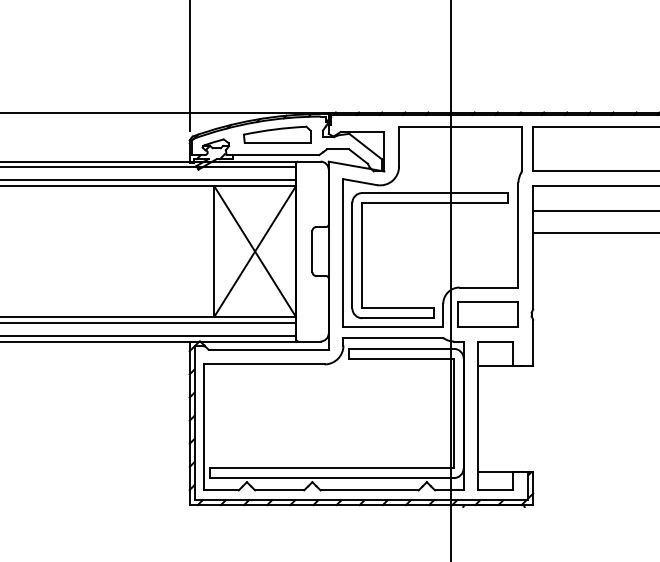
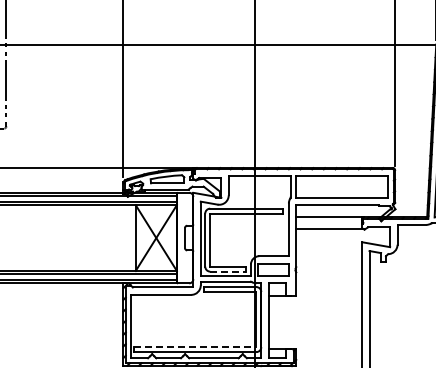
line: (398, 317) -> (228, 271), solid -> dashed
line: (332, 468) -> (195, 347), solid -> dashed

